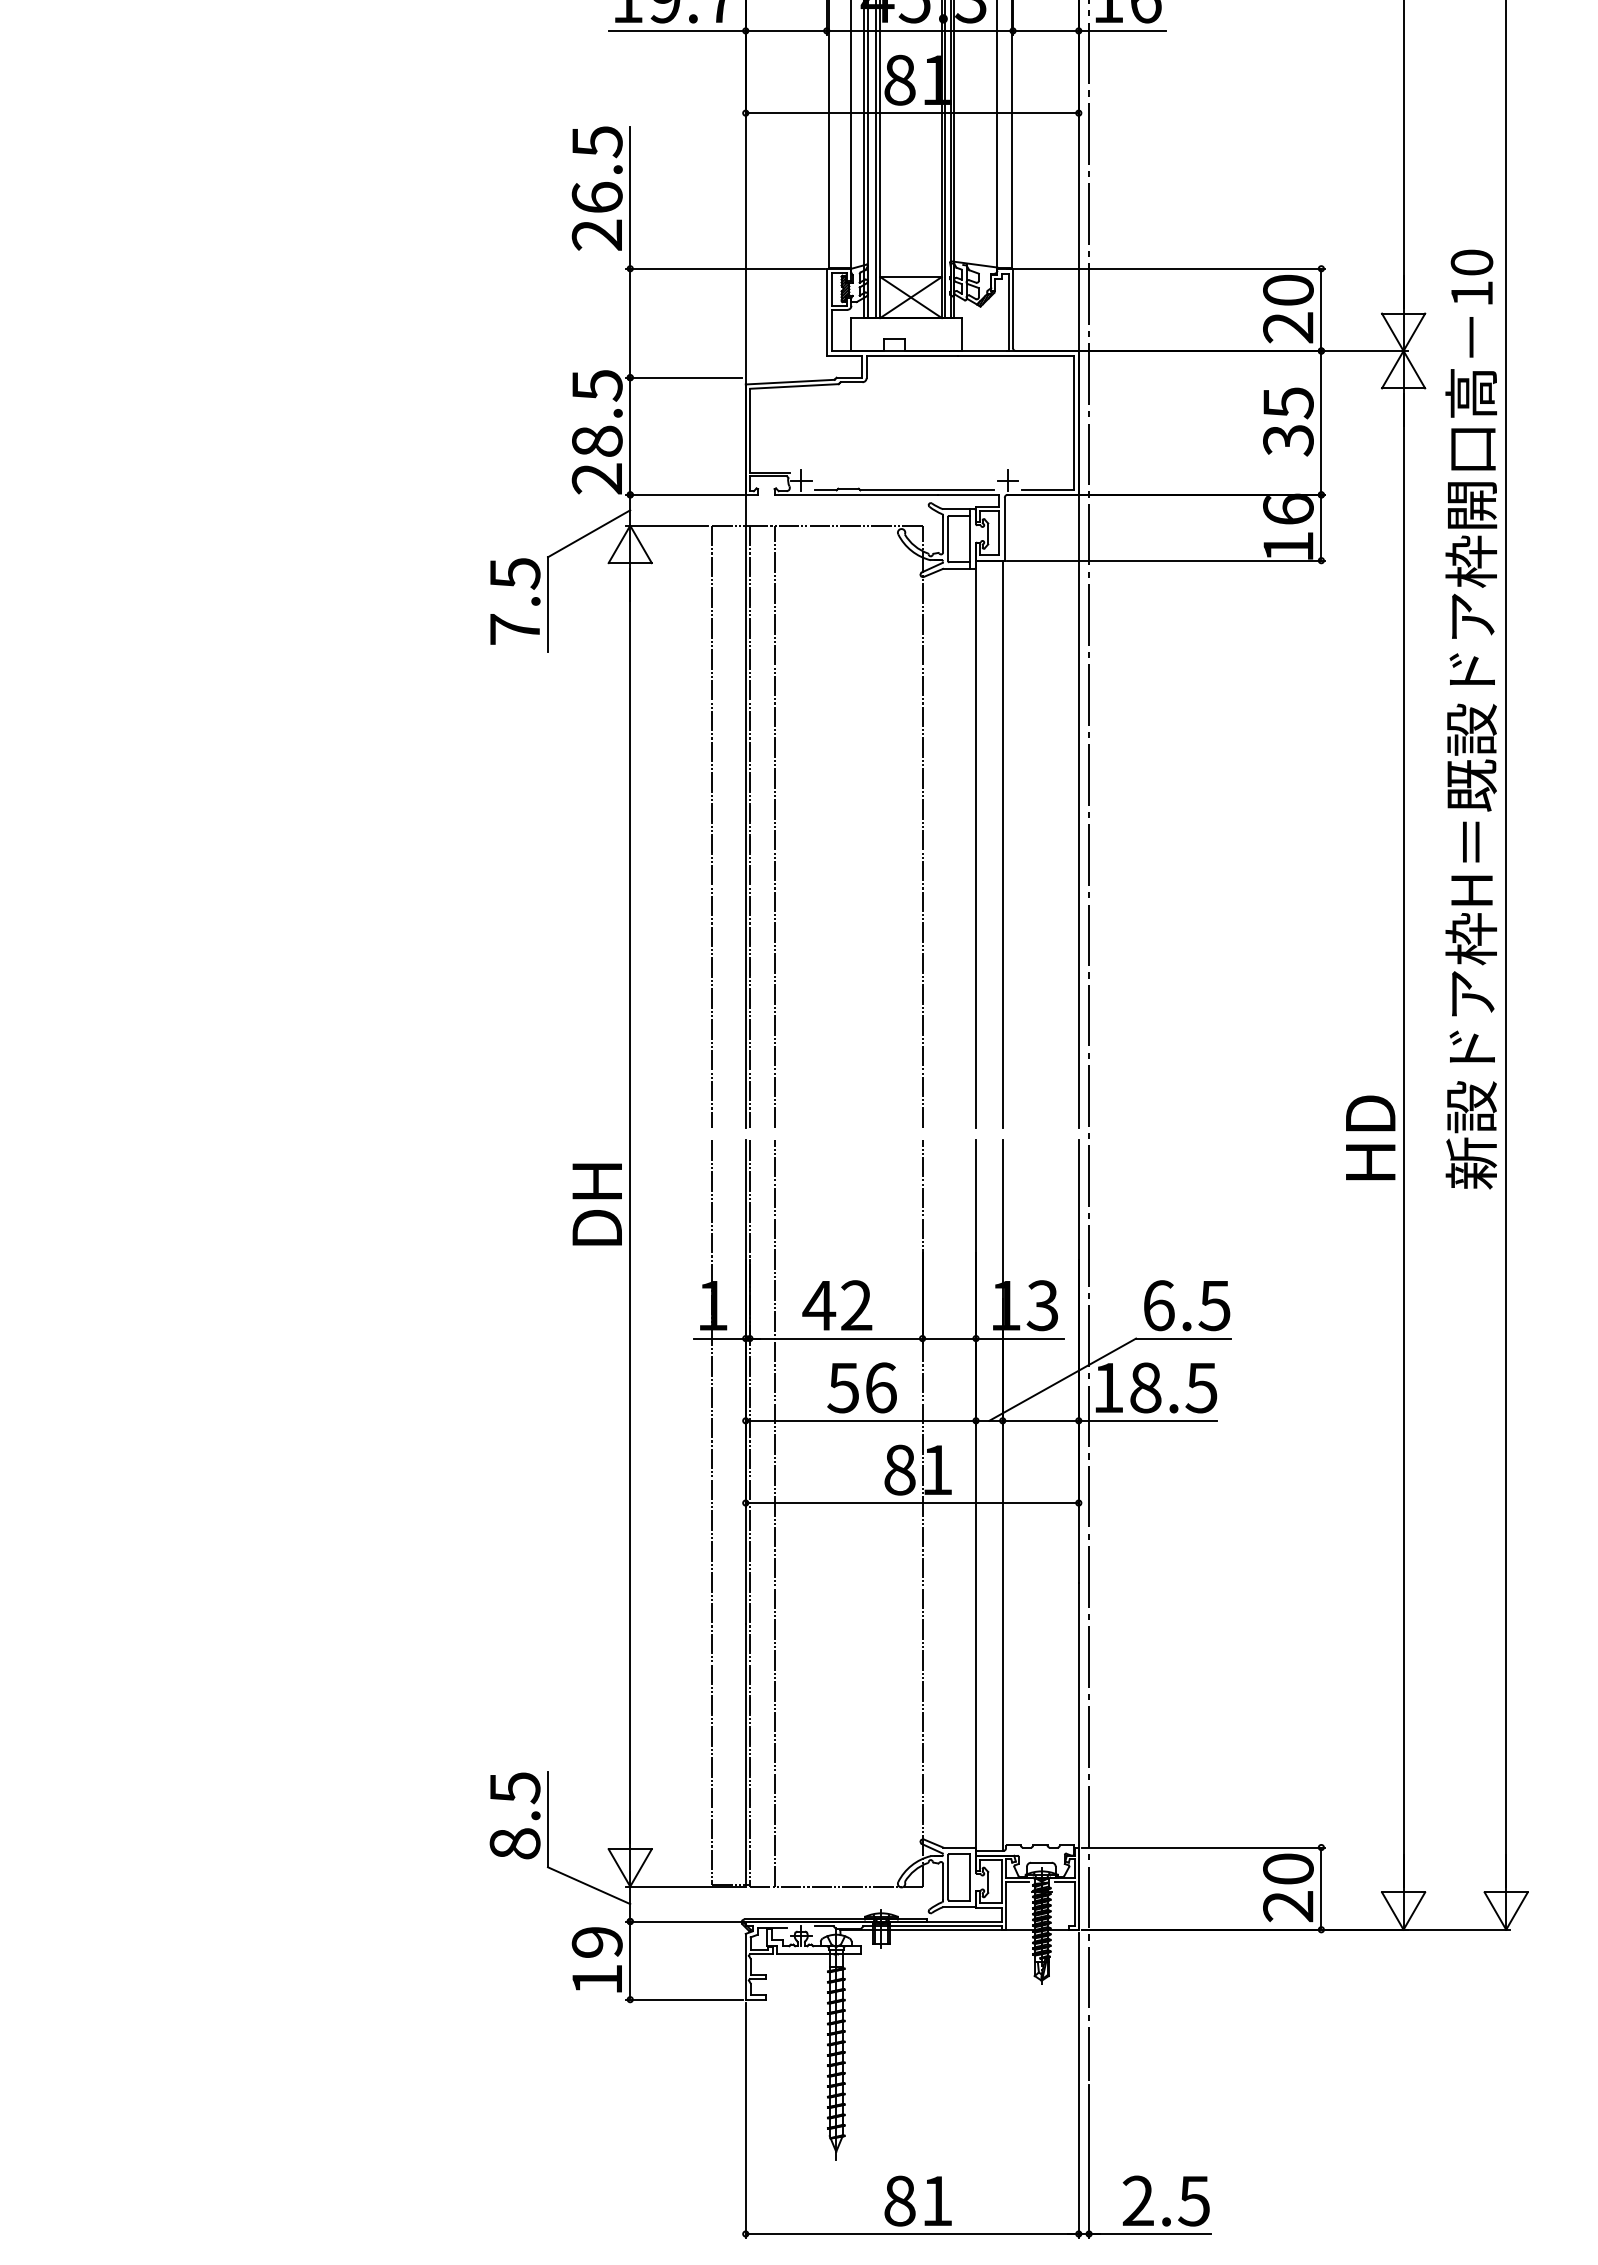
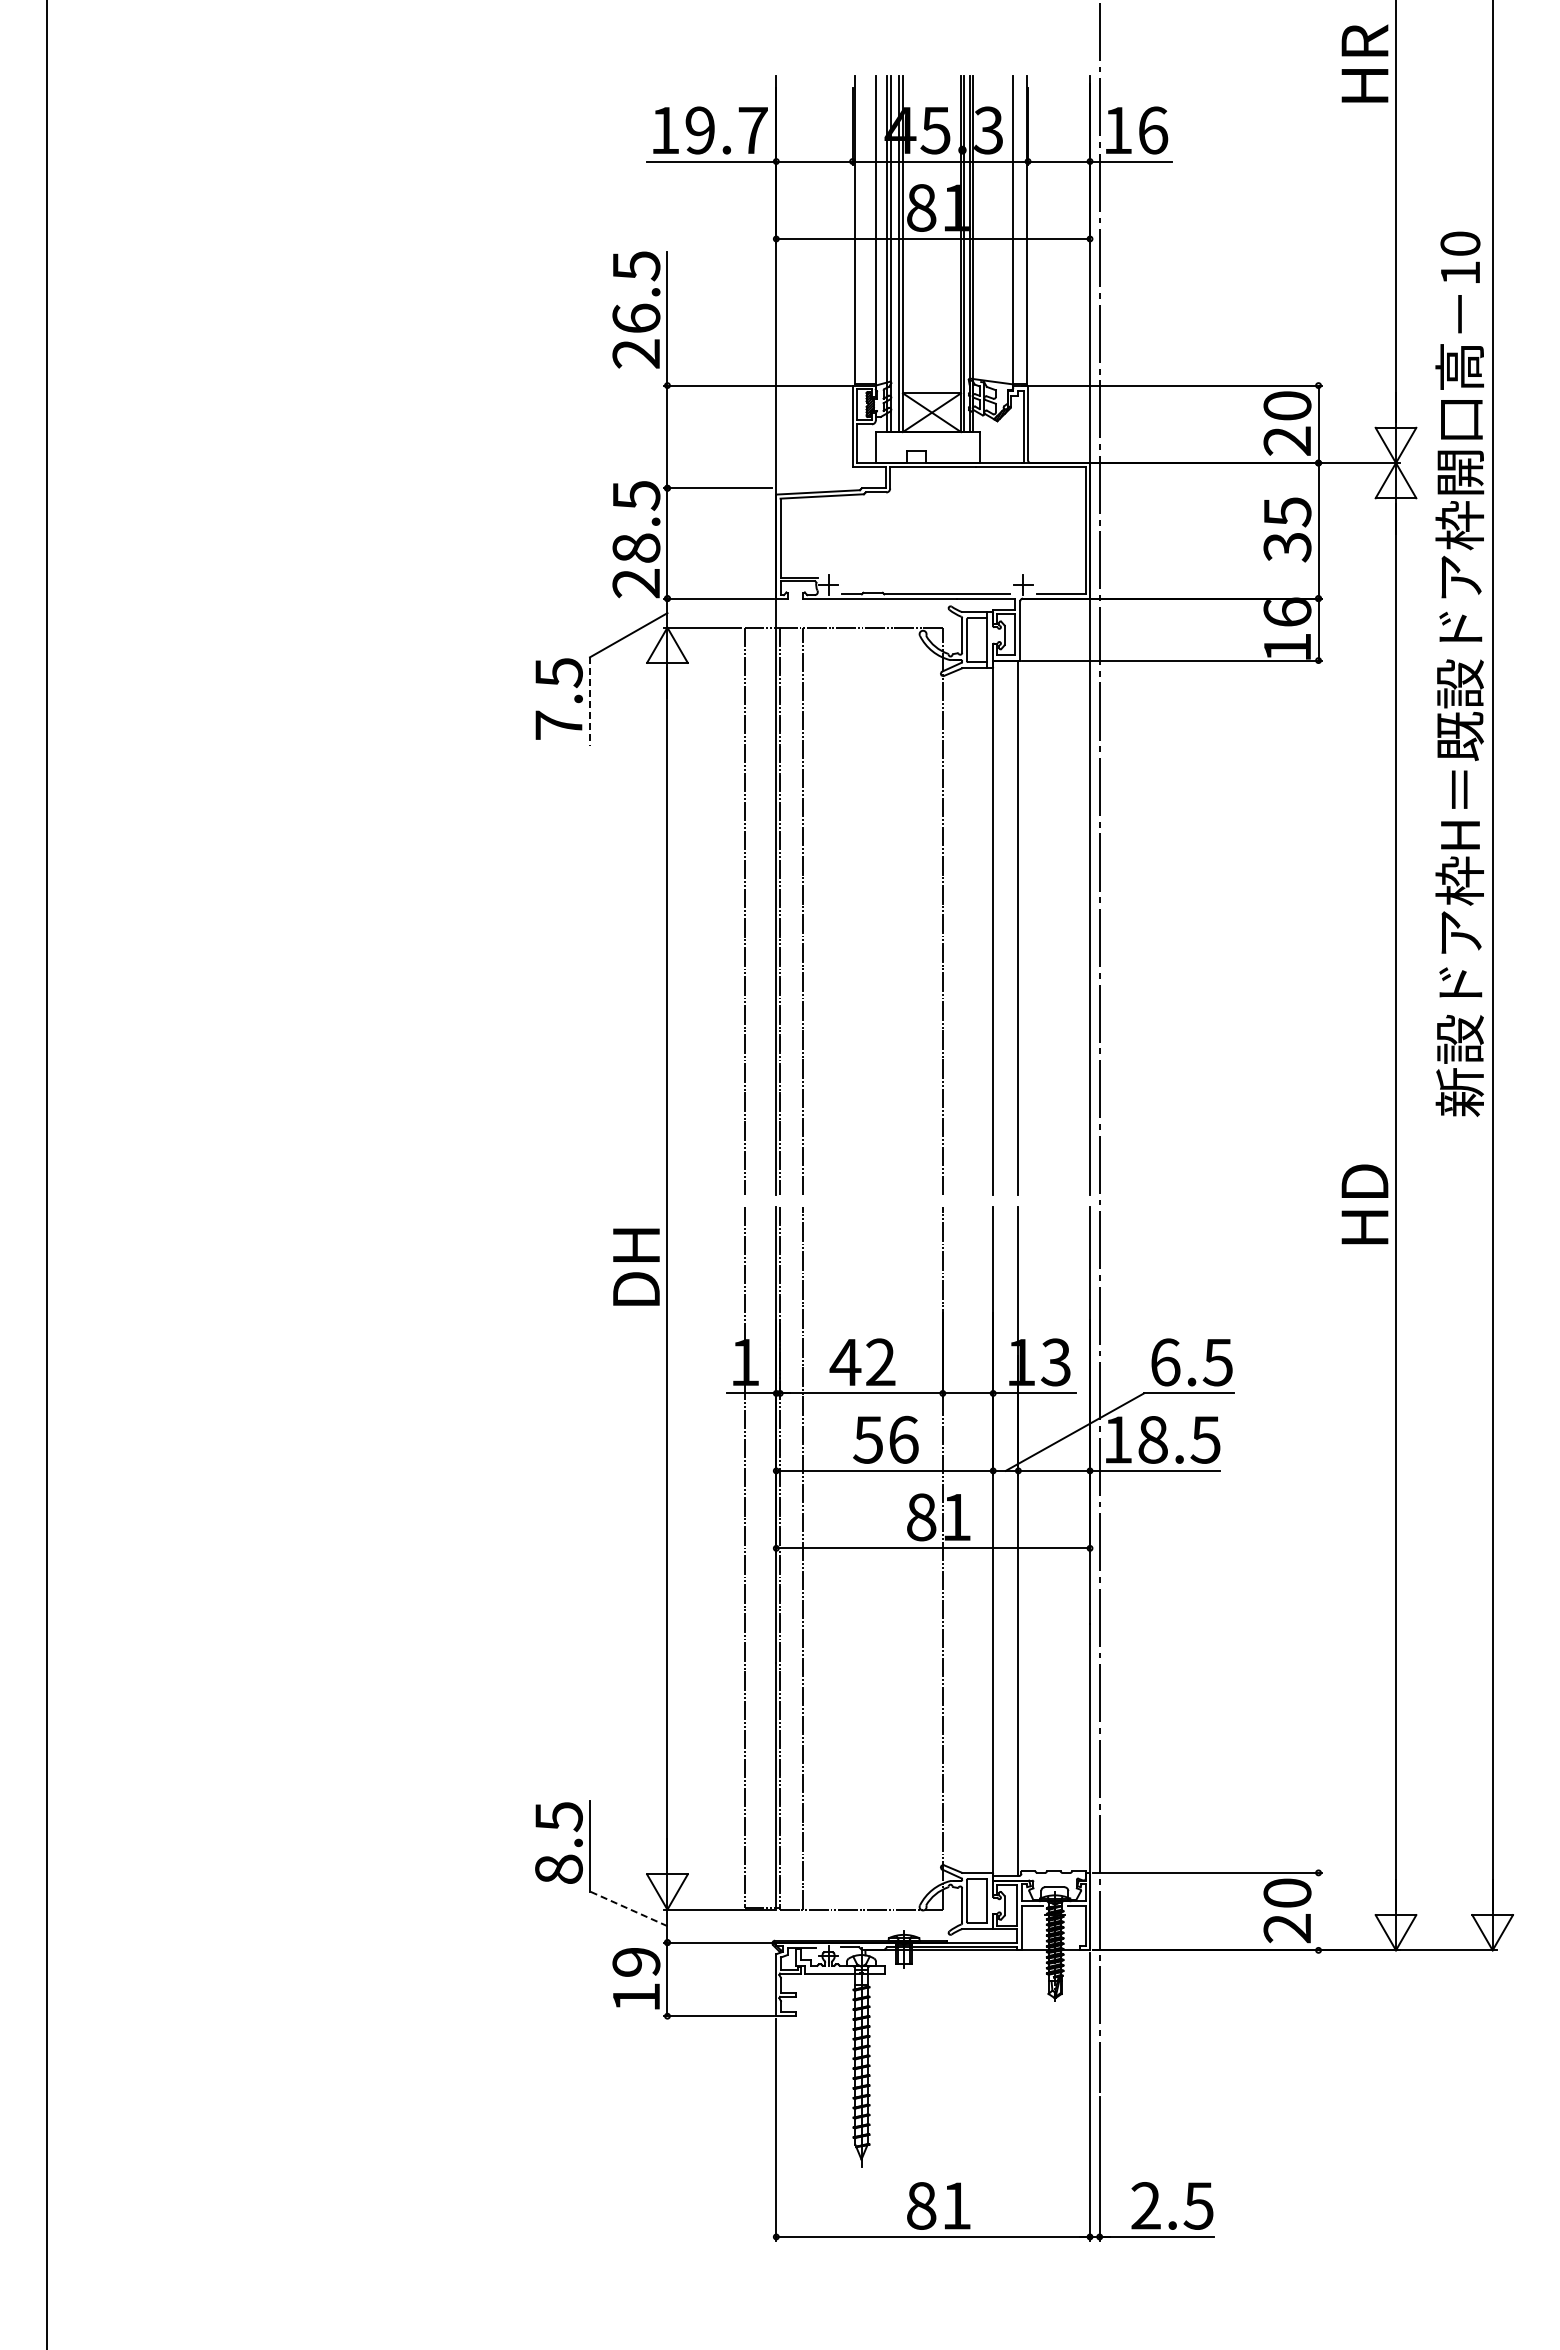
line: (548, 605) -> (590, 702), solid -> dashed
text: (1470, 718) -> (1459, 673), moved
line: (588, 1885) -> (628, 1908), solid -> dashed
line: (1321, 1888) -> (1318, 1911), removed

